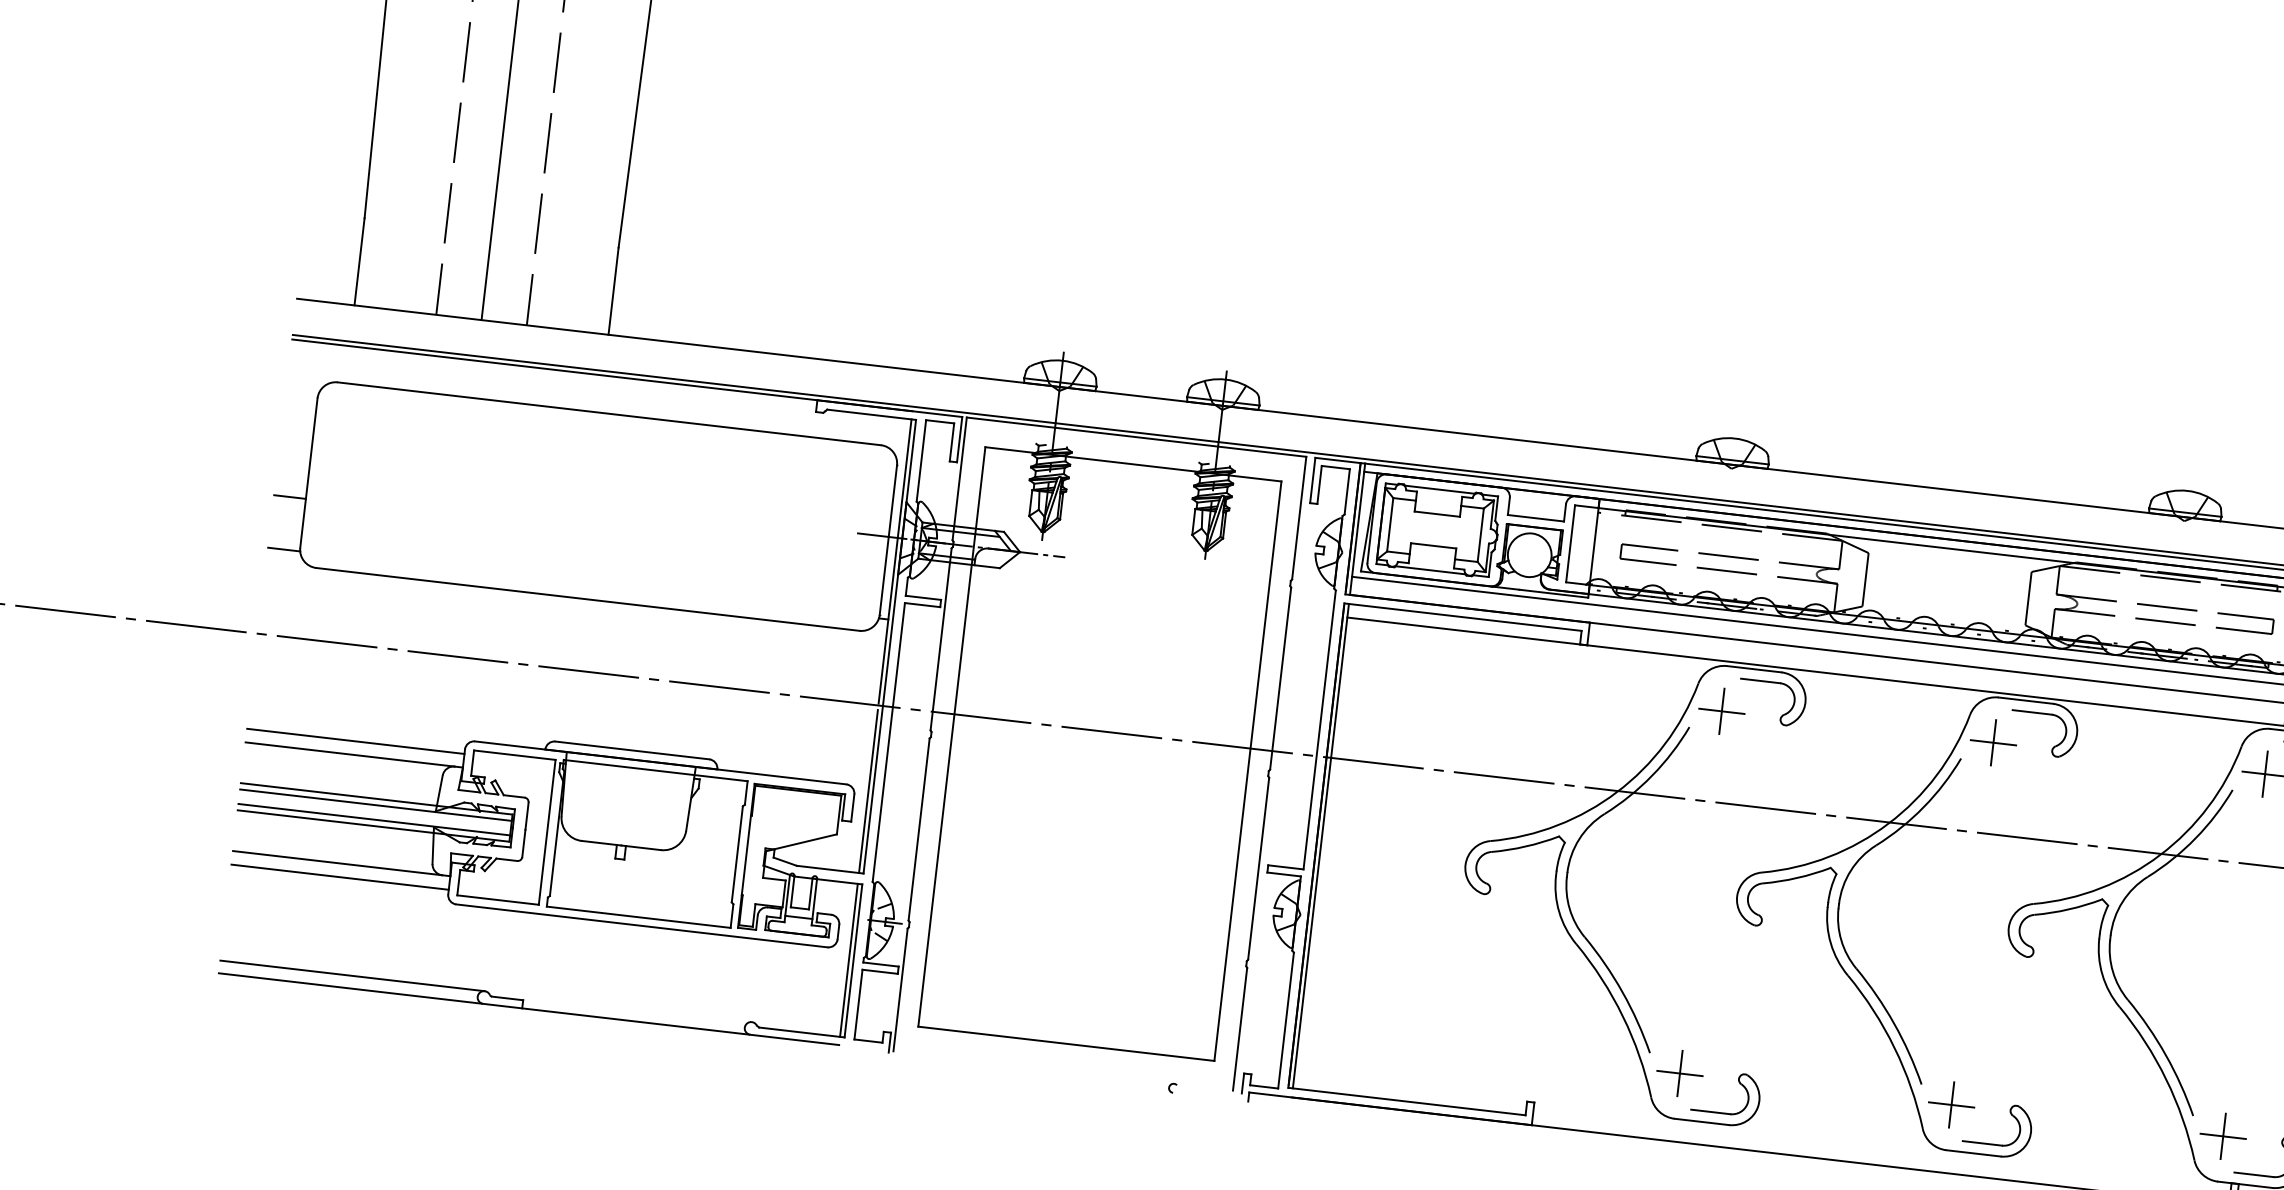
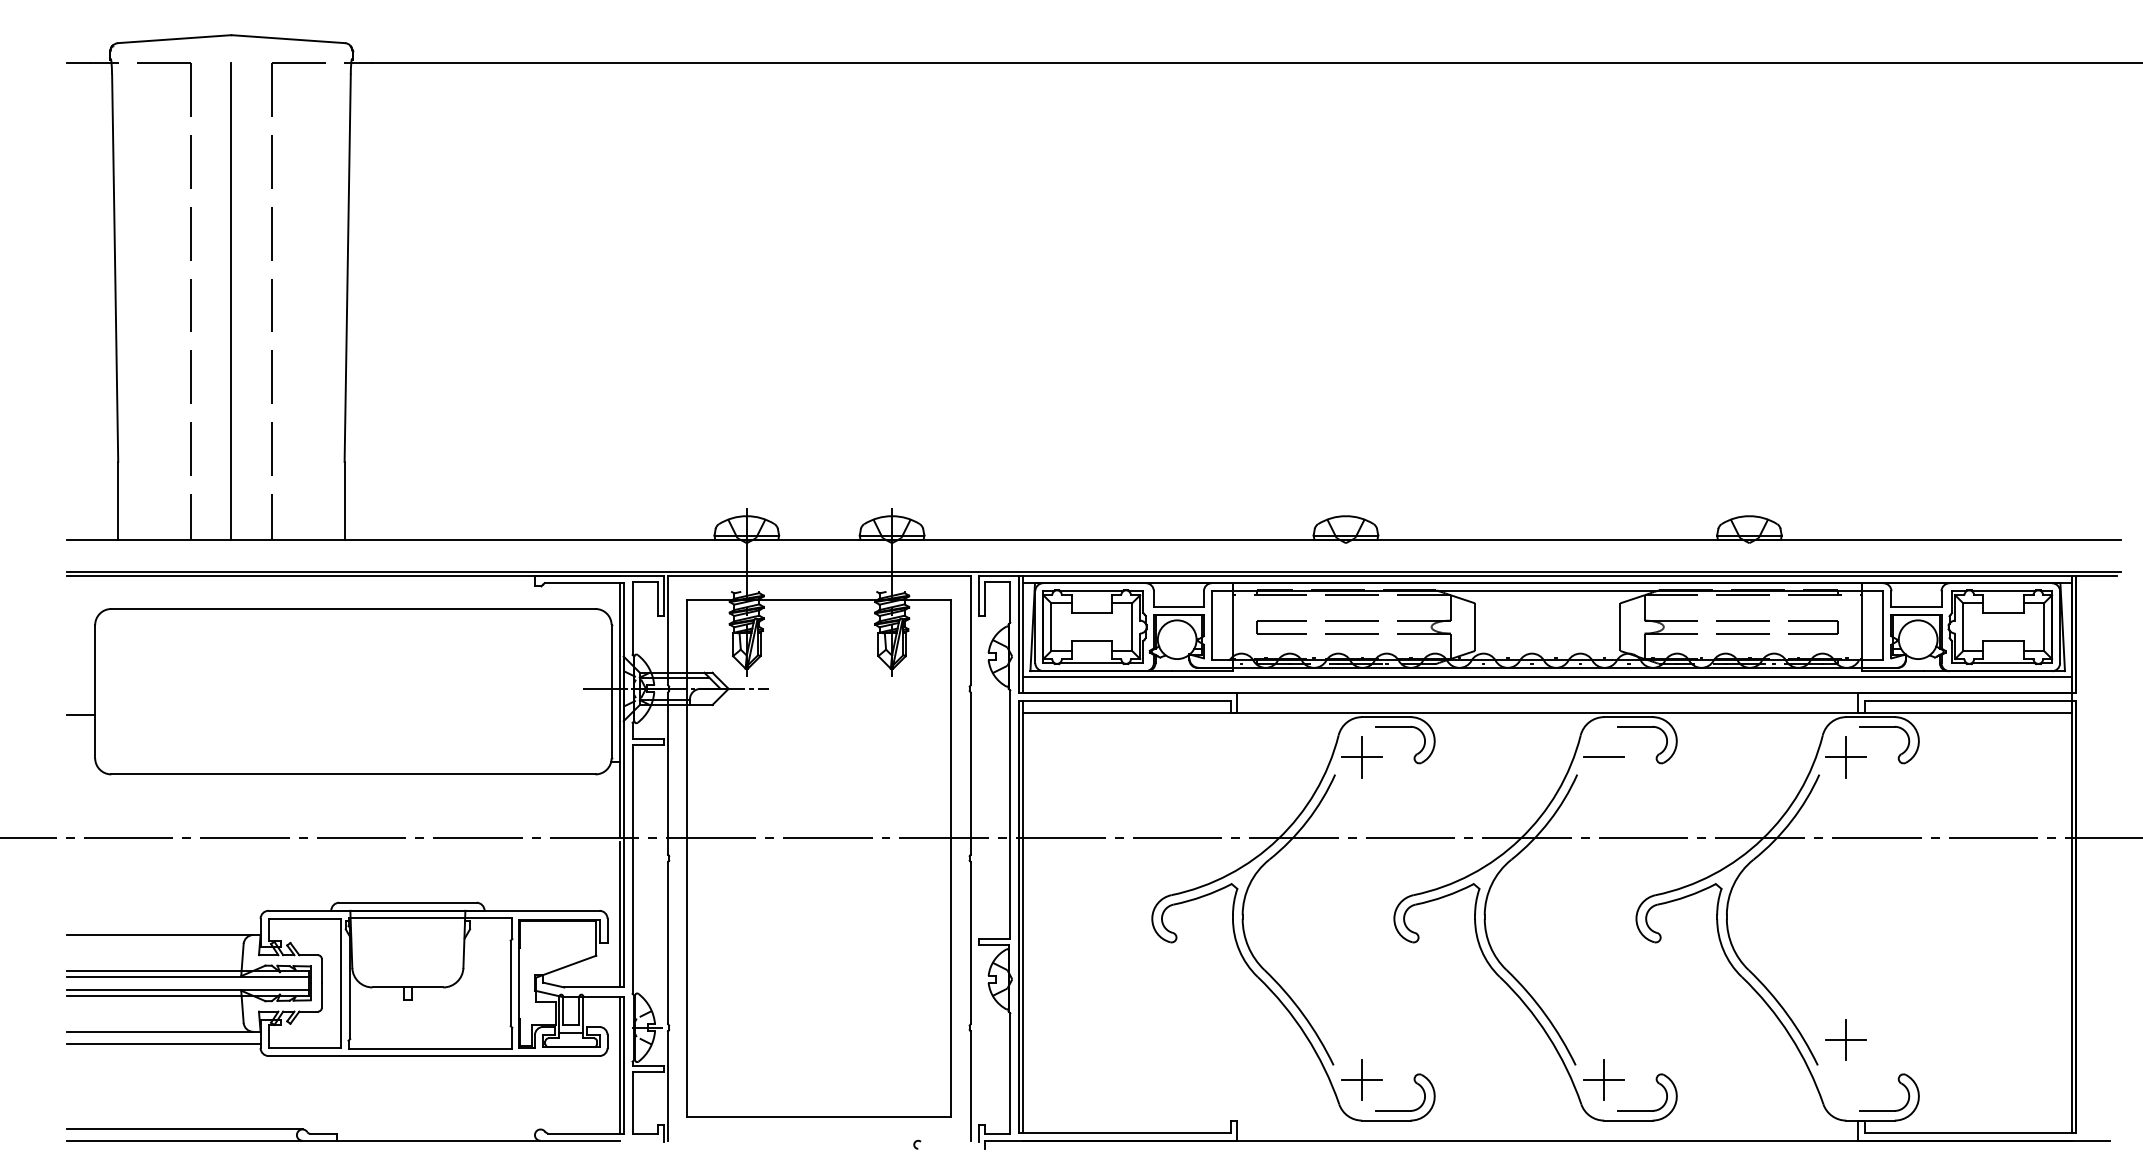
line: (283, 549) -> (80, 761), removed
line: (355, 740) -> (163, 922), removed
line: (1993, 742) -> (1604, 757), removed
part: (2222, 1135) -> (1845, 1039), moved

